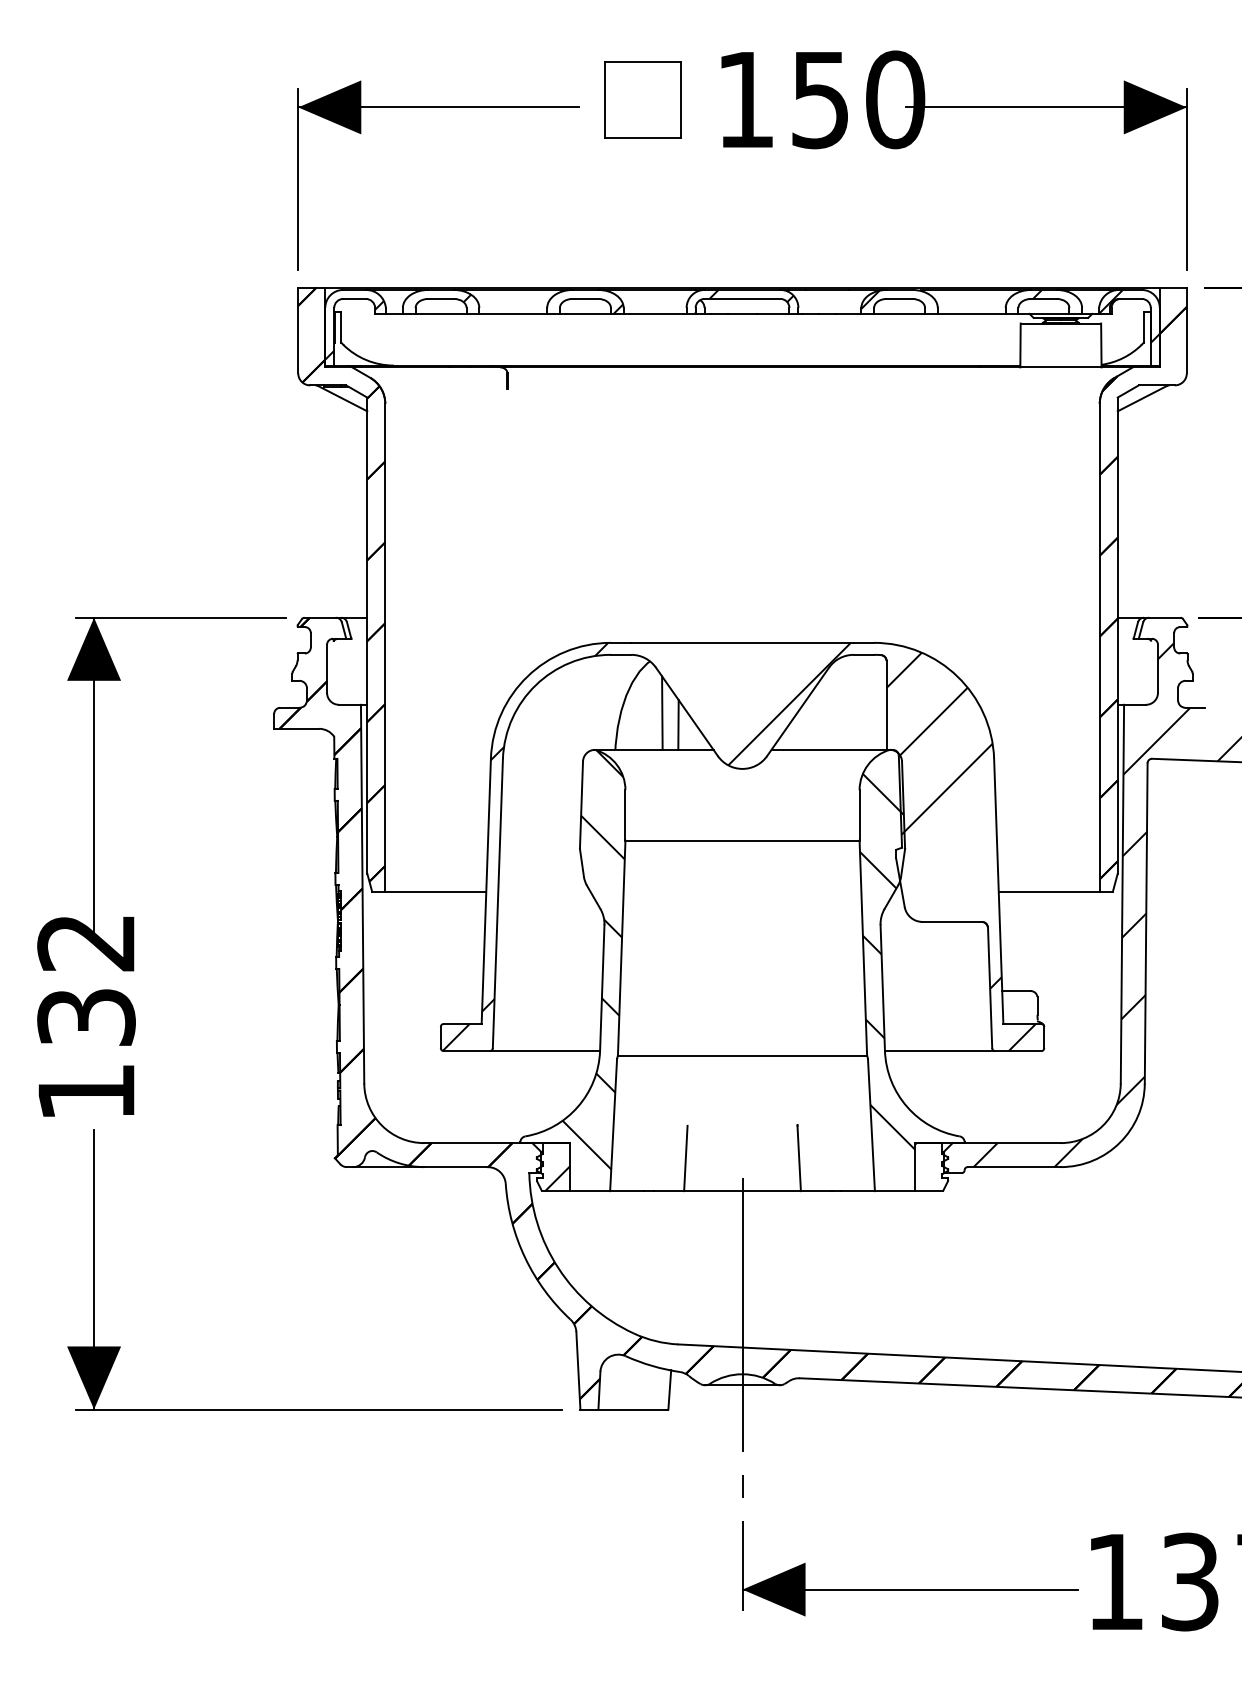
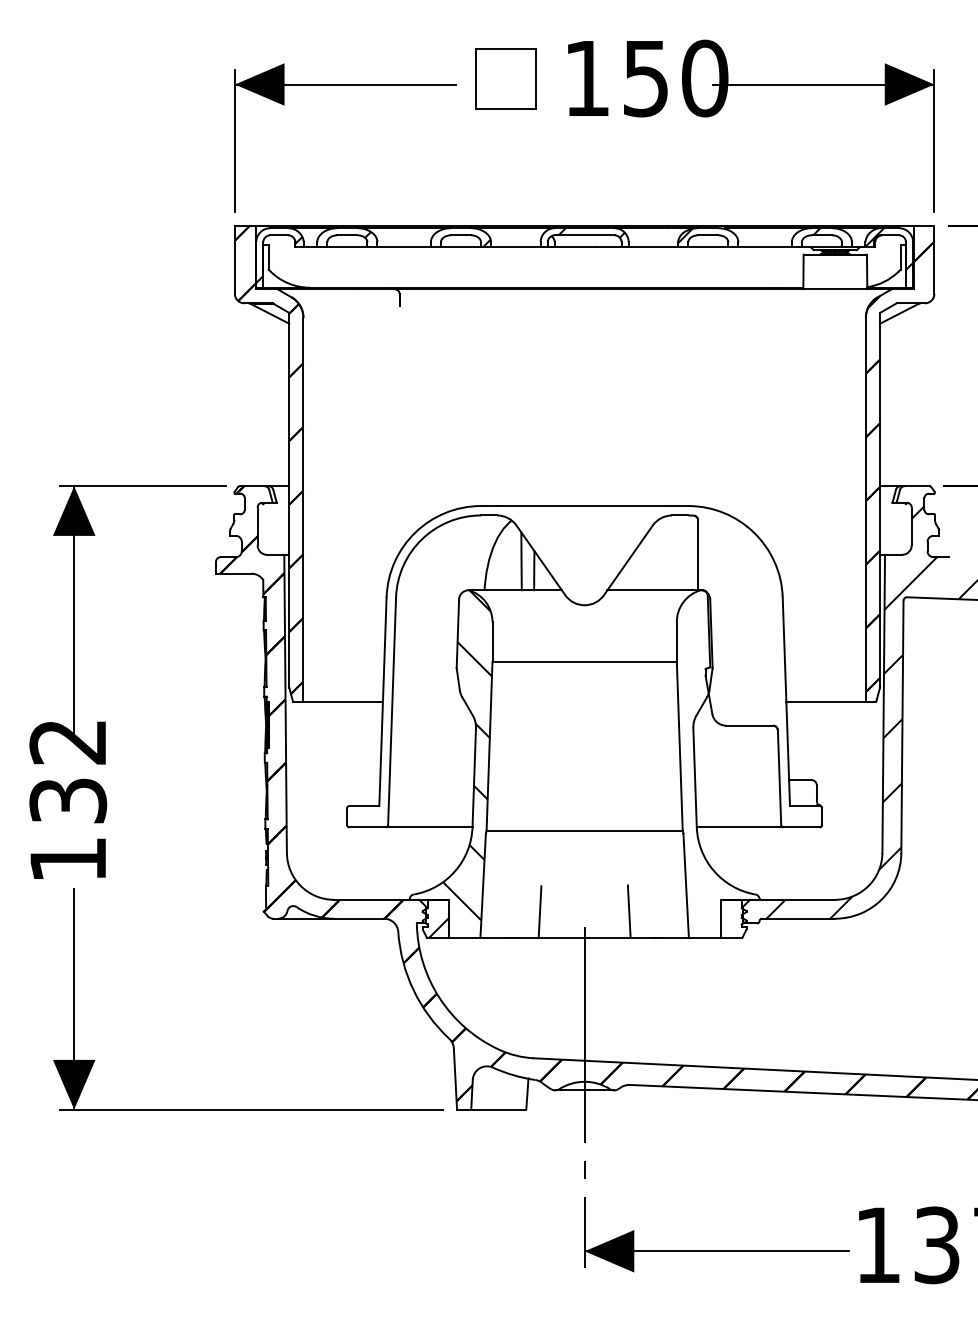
hatch: (738, 846) -> (581, 666), removed
hatch: (887, 982) -> (698, 773), removed

